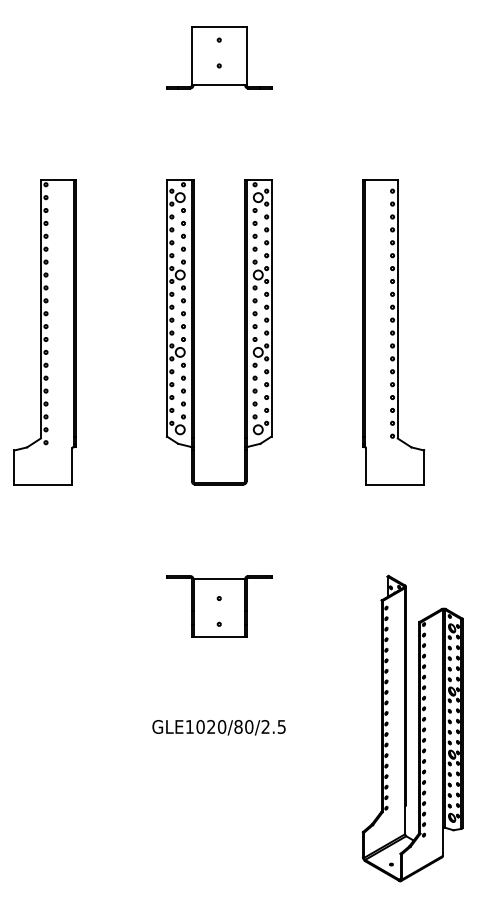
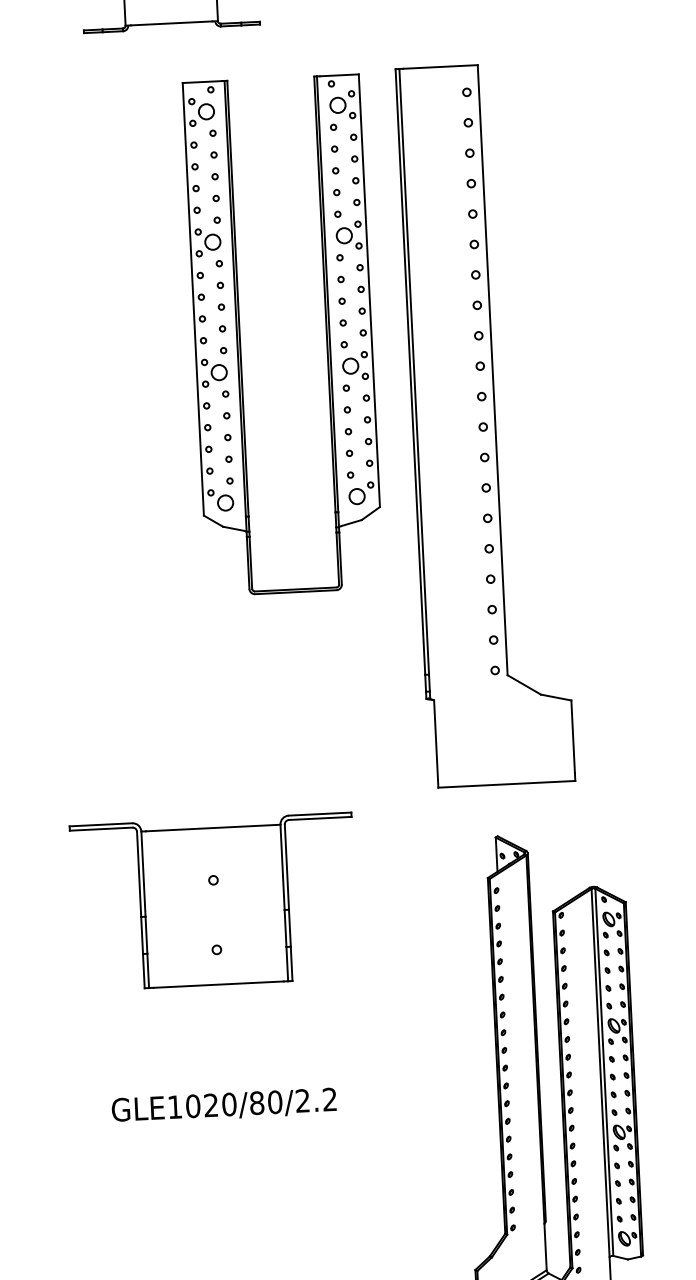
part: (194, 332) -> (241, 337), moved
part: (393, 332) -> (485, 425), size x1.4
part: (219, 606) -> (215, 901), size x1.6
text: (281, 726) -> (329, 1098), GLE1020/80/2.5 -> GLE1020/80/2.2

